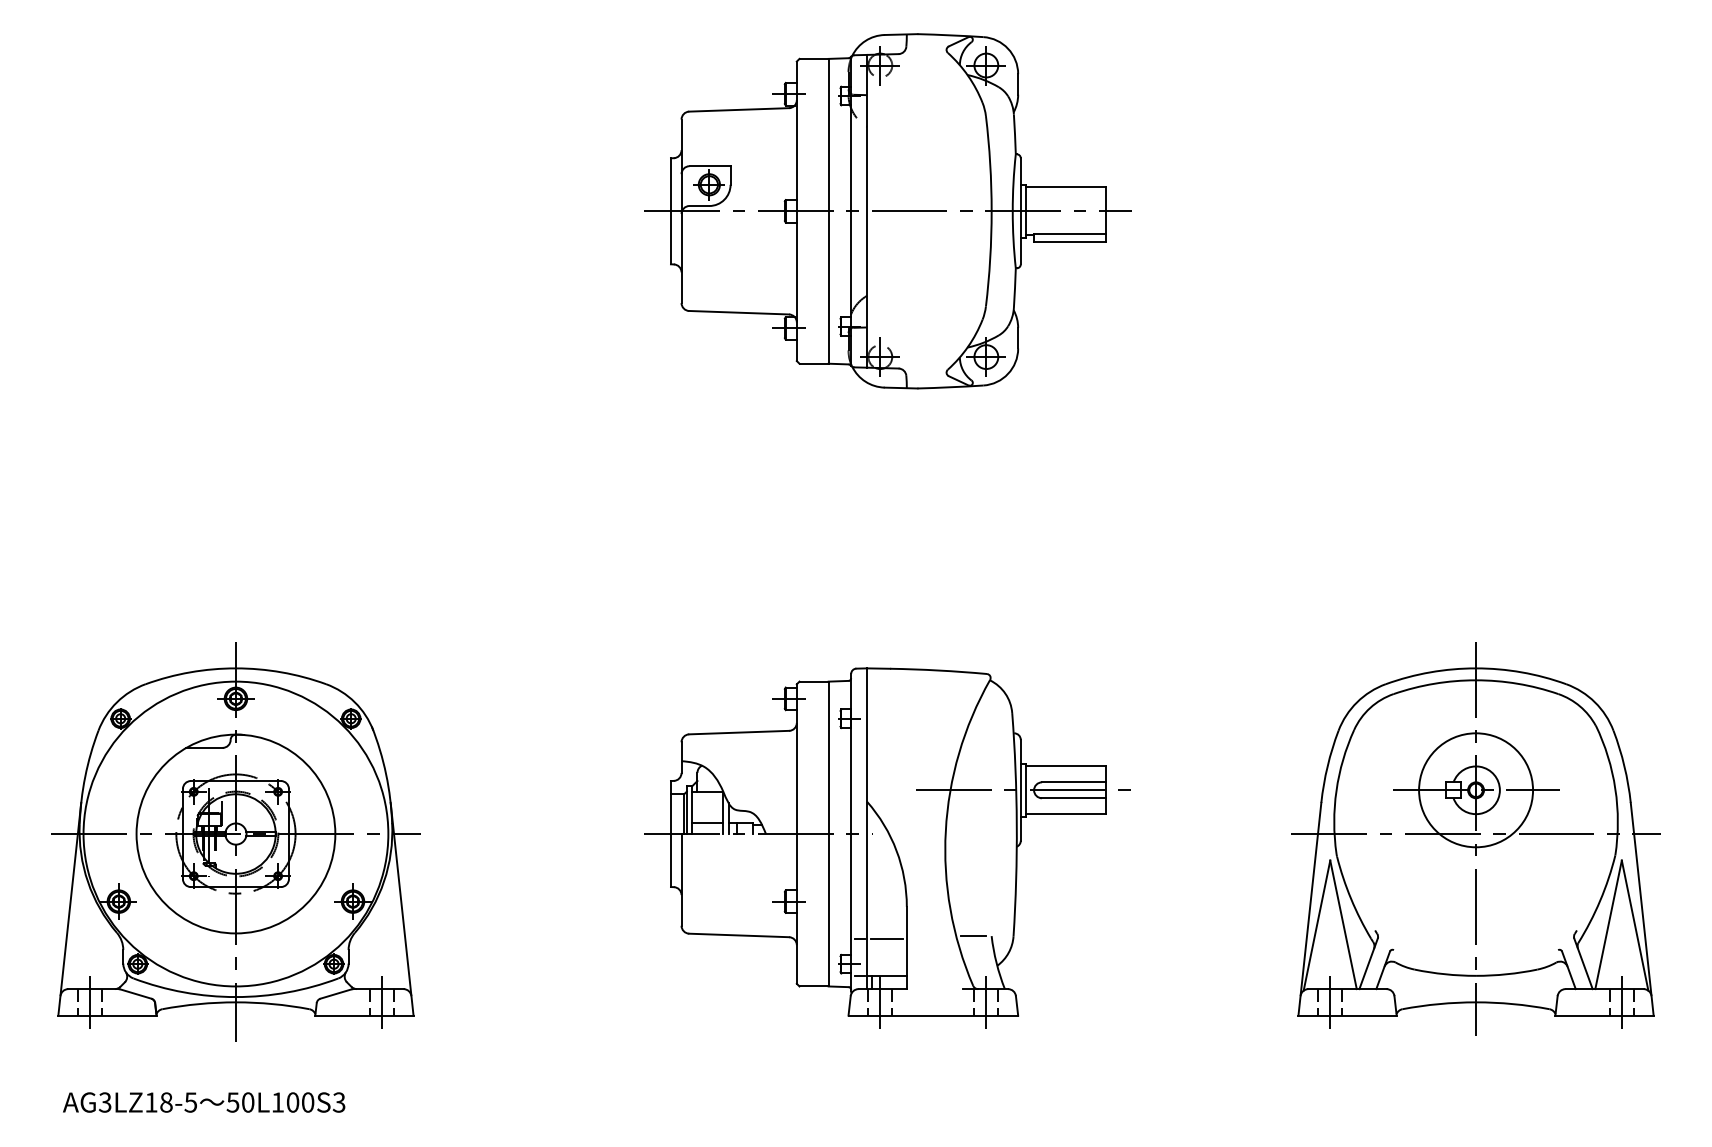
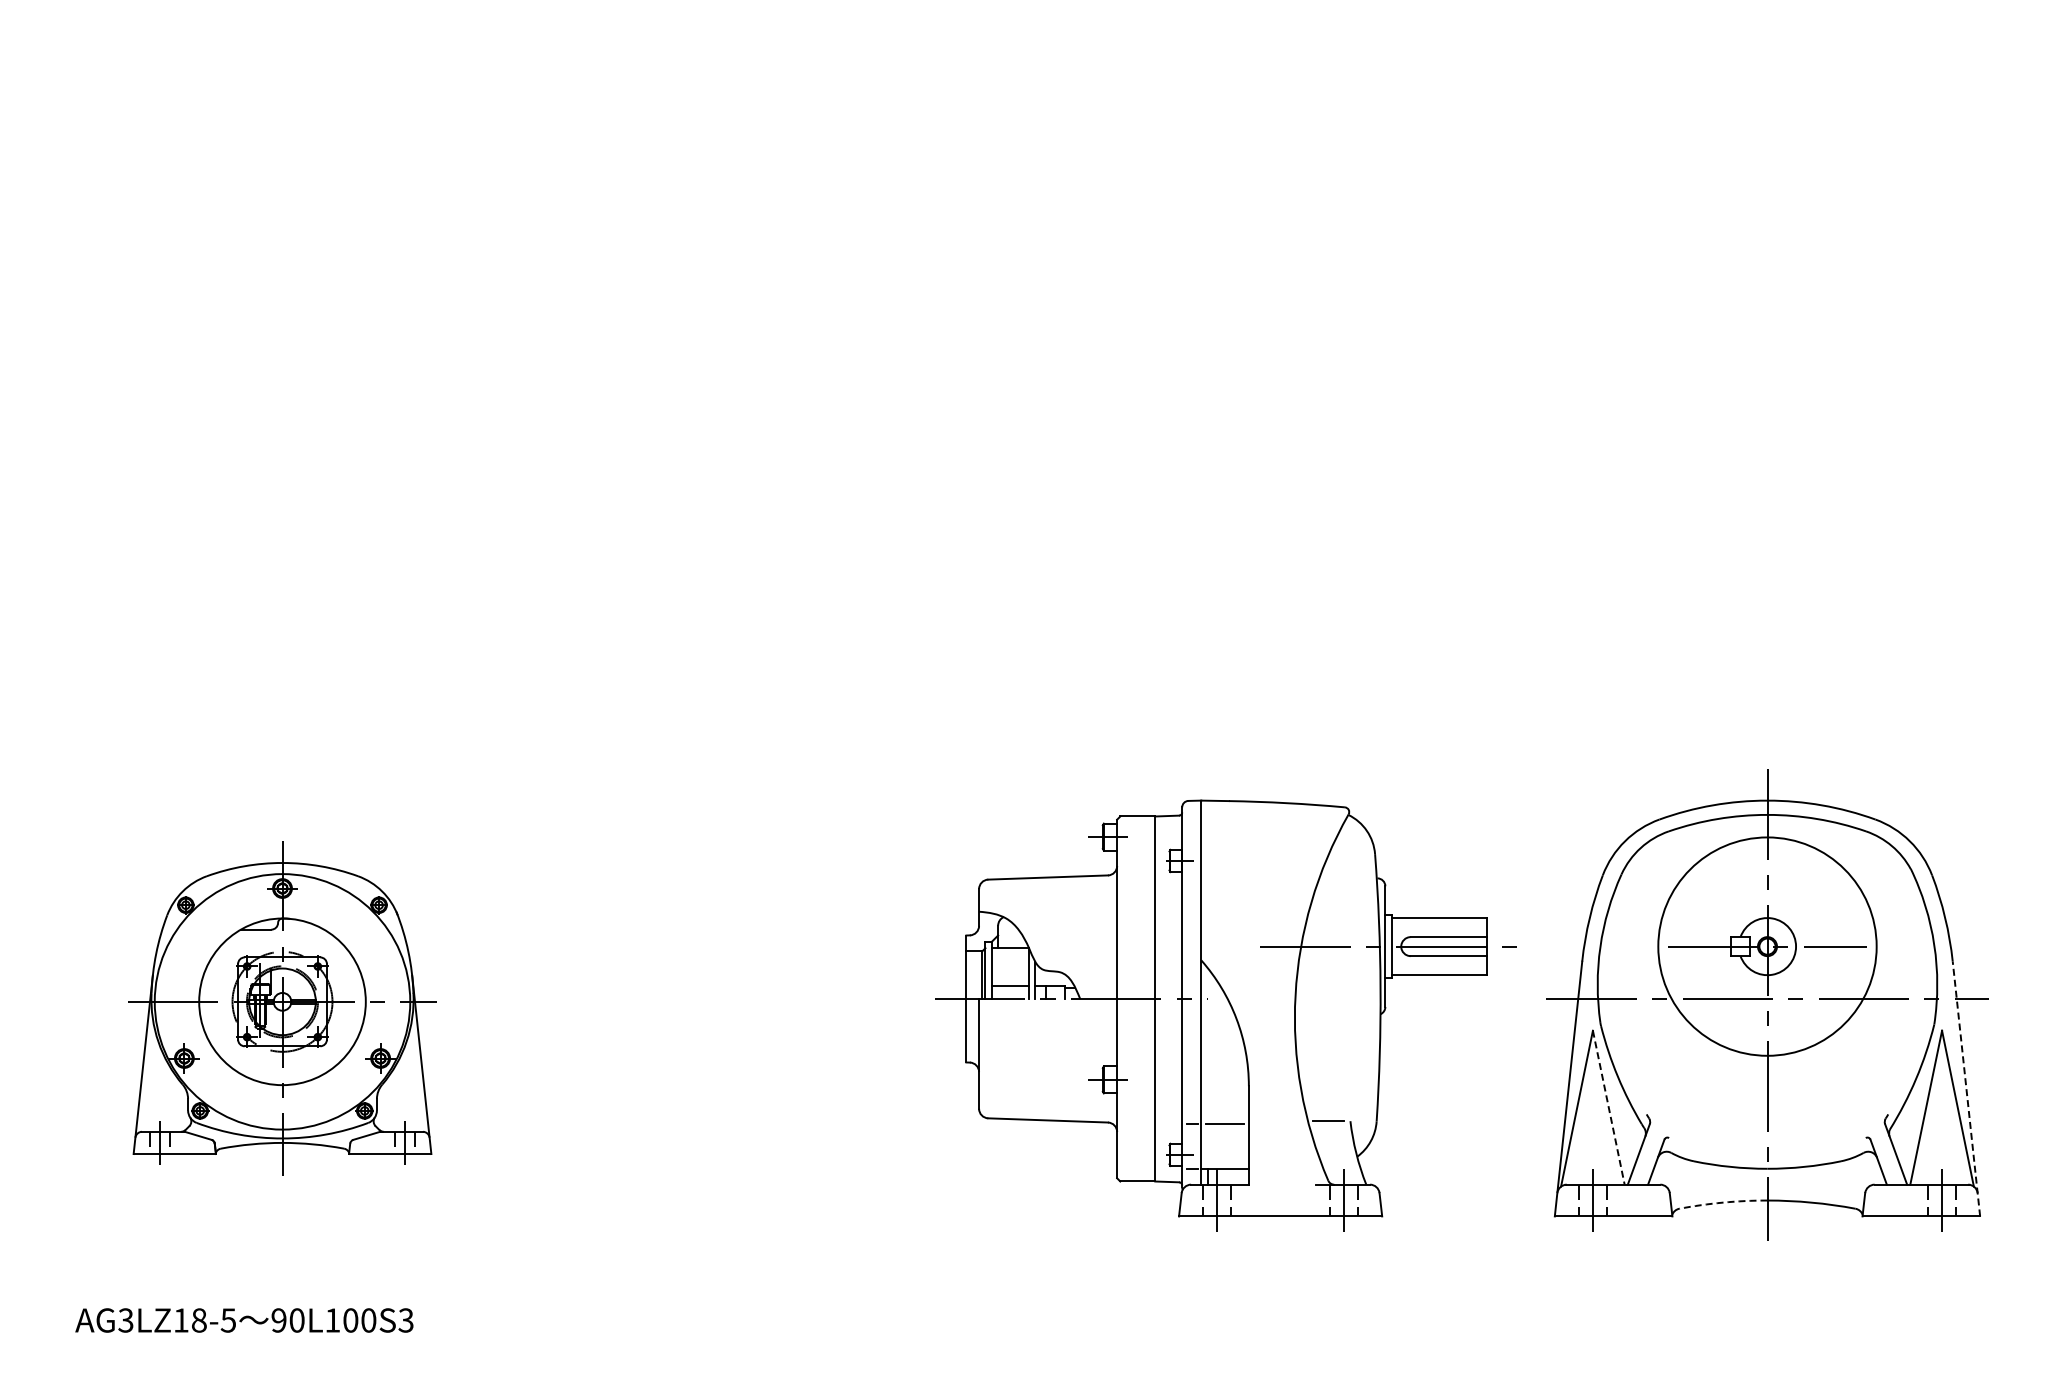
part: (888, 211) -> (1063, 253), removed
circle: (1476, 790) -> (1767, 946), size x1.6
part: (235, 841) -> (282, 1008), size x0.7
part: (887, 847) -> (1225, 1015), moved
line: (1642, 908) -> (1966, 1088), solid -> dashed
line: (1343, 924) -> (1608, 1107), solid -> dashed
arc: (1439, 1003) -> (1723, 1202), solid -> dashed
text: (232, 1102) -> (278, 1320), 50L100S3 -> 90L100S3

